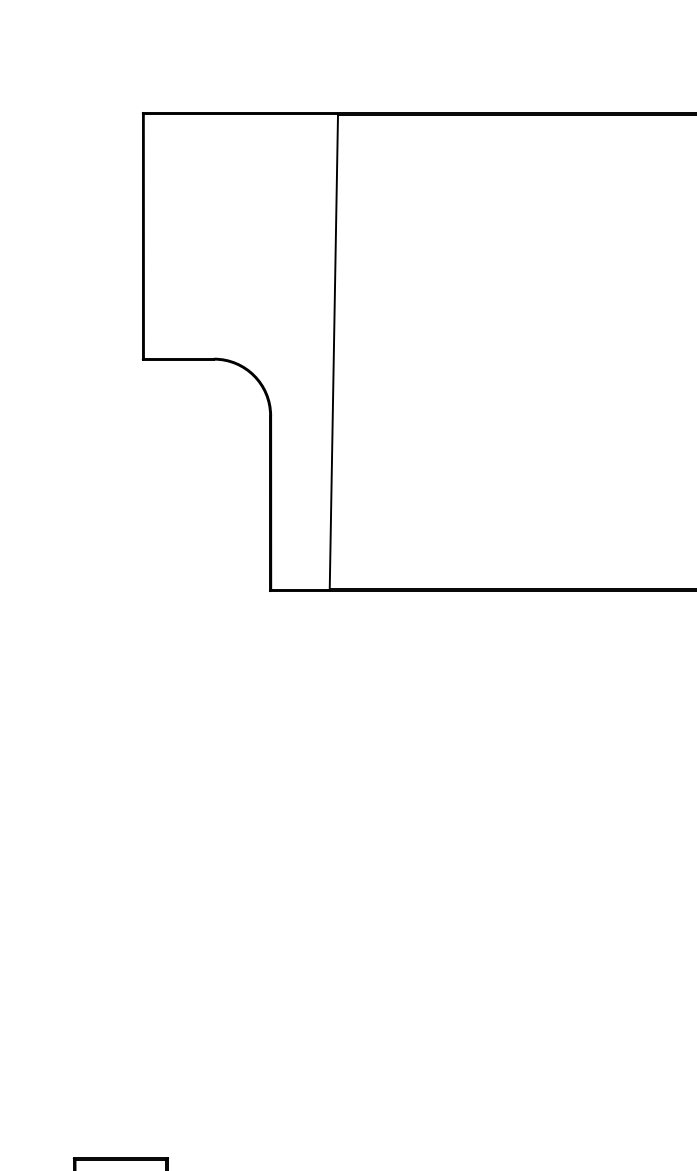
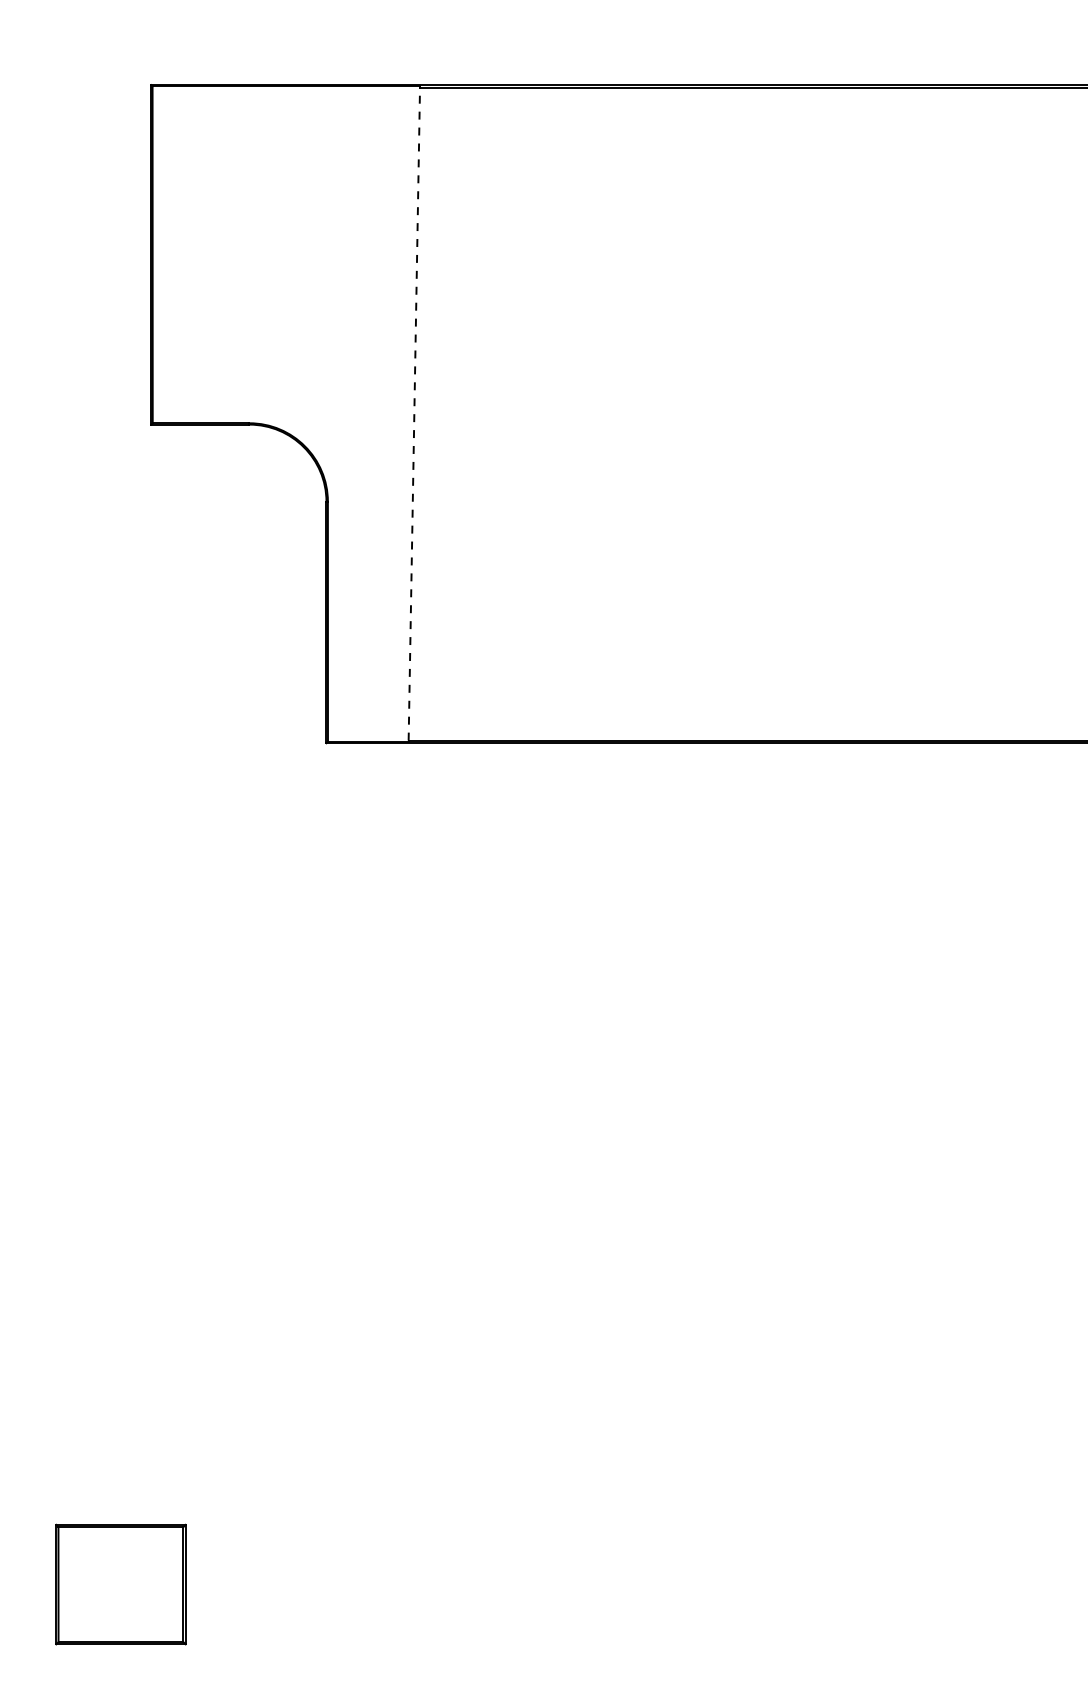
line: (333, 352) -> (414, 414), solid -> dashed

